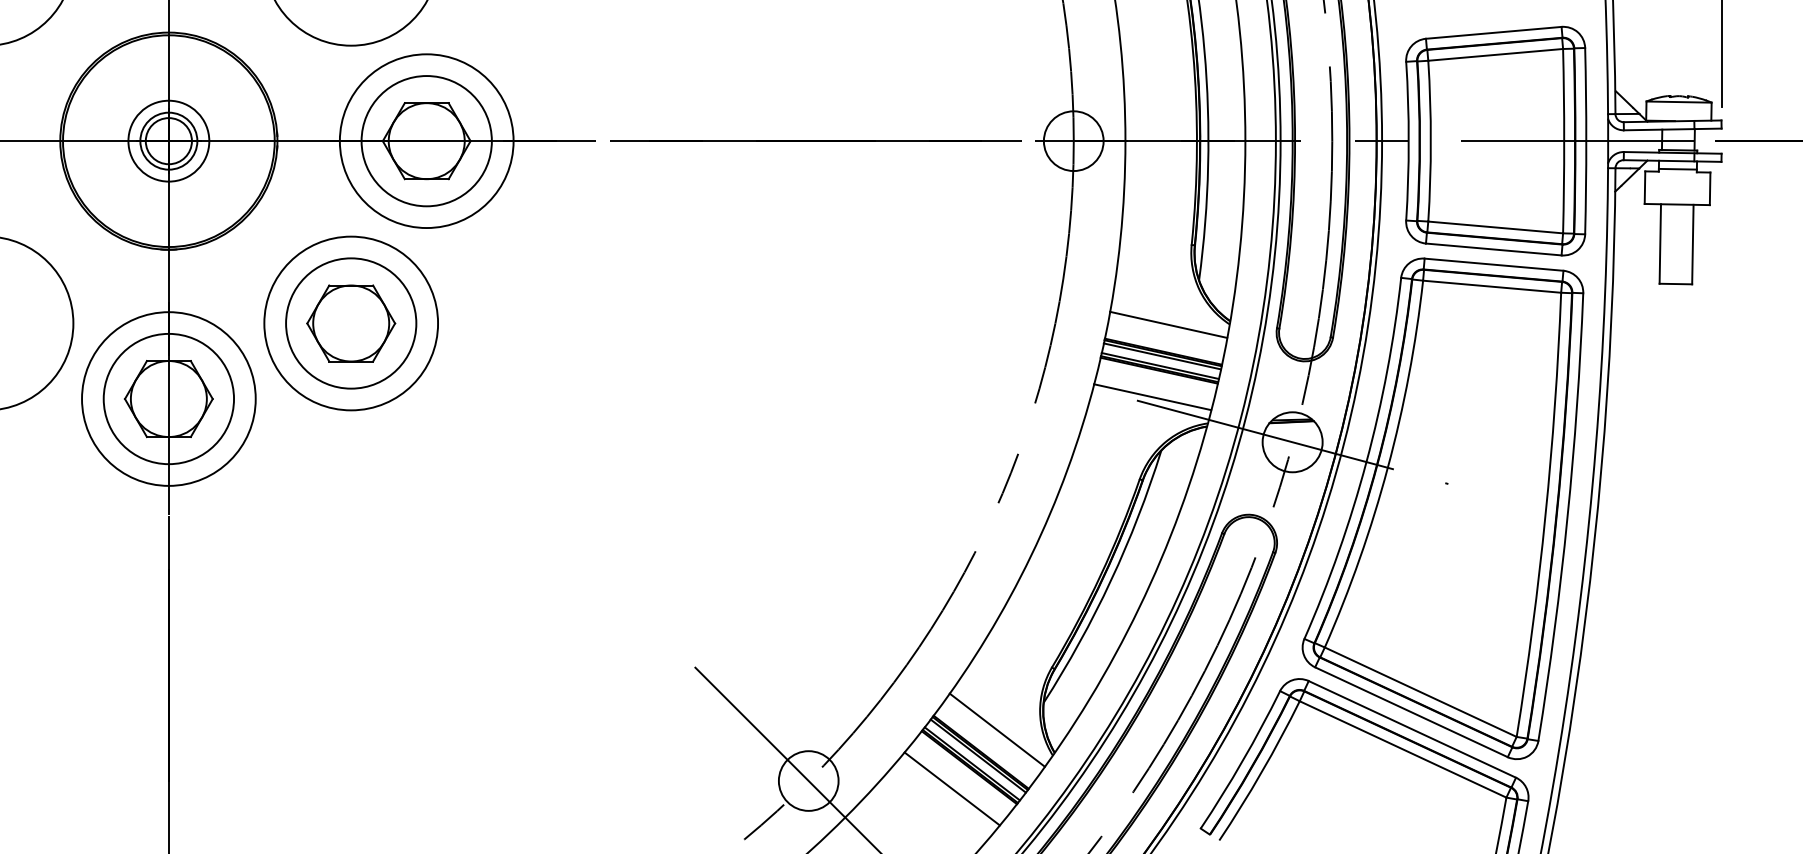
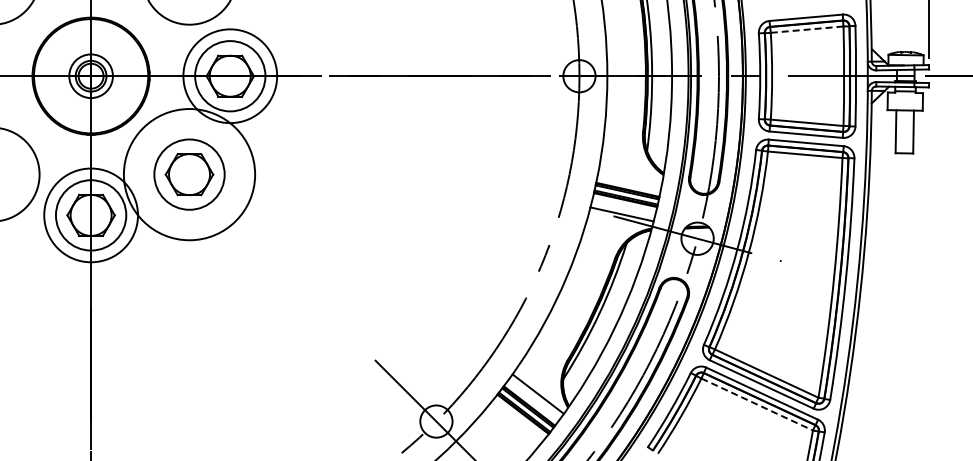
line: (1496, 54) -> (807, 29), solid -> dashed
circle: (351, 323) -> (189, 174), size x1.4
line: (1168, 325) -> (630, 175), removed
line: (1403, 749) -> (757, 404), solid -> dashed
line: (951, 788) -> (513, 425), removed

